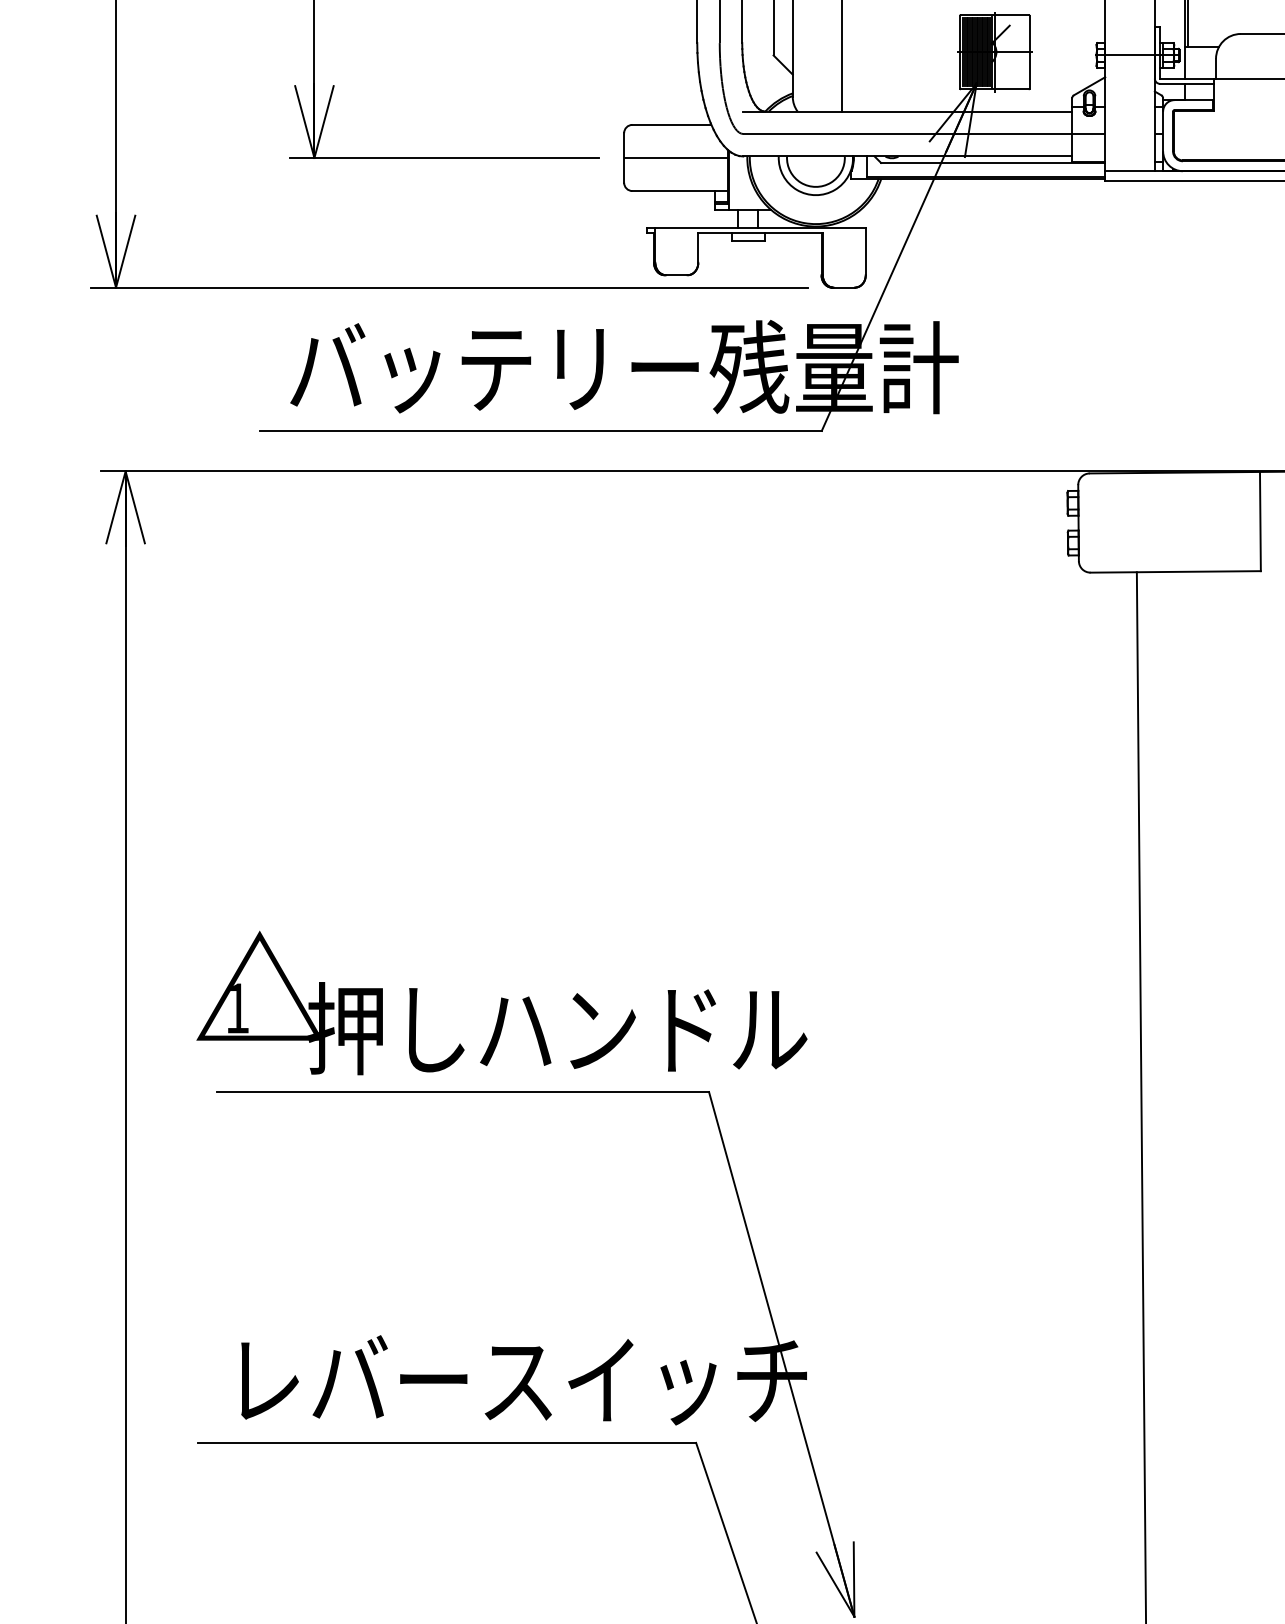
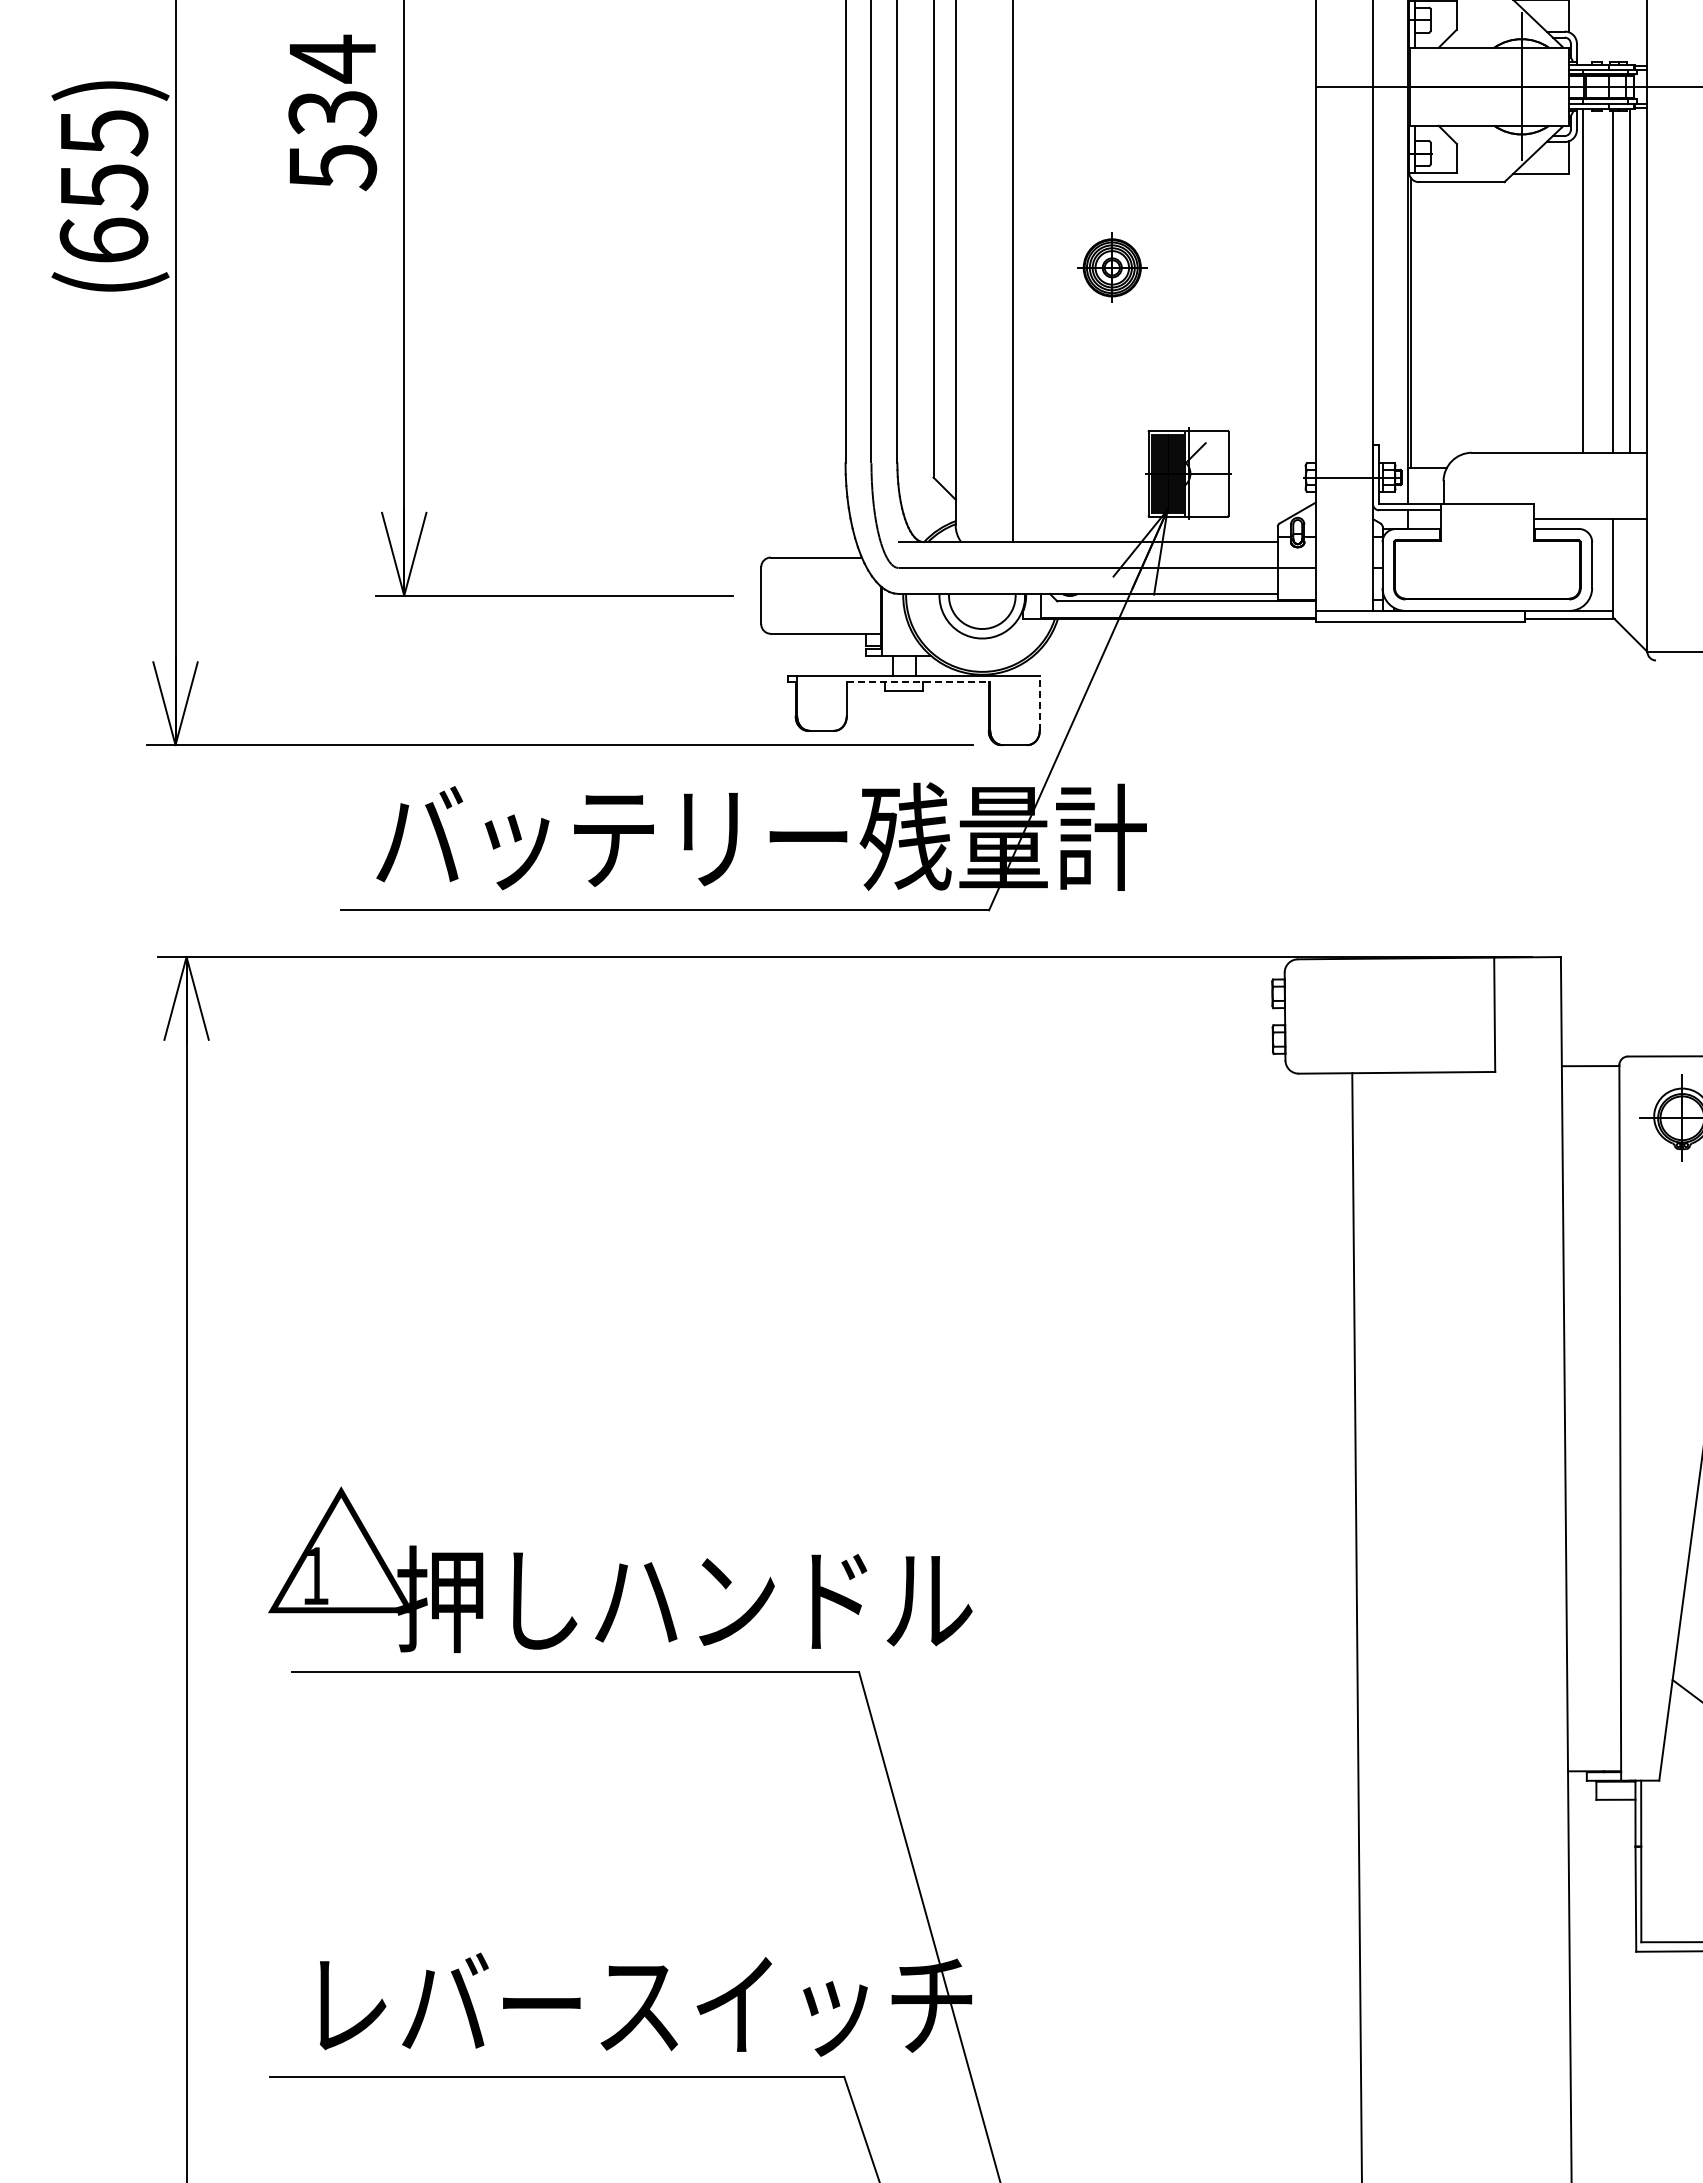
line: (676, 157) -> (821, 595), removed
line: (760, 233) -> (918, 682), solid -> dashed
line: (865, 250) -> (1039, 702), solid -> dashed

